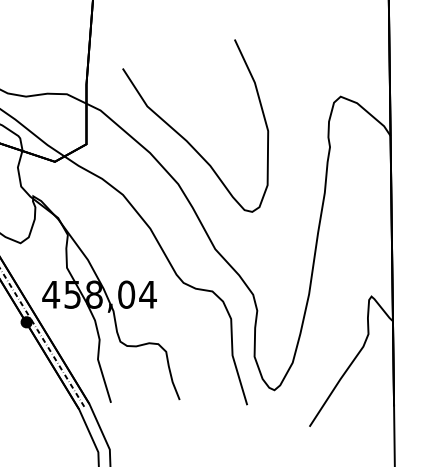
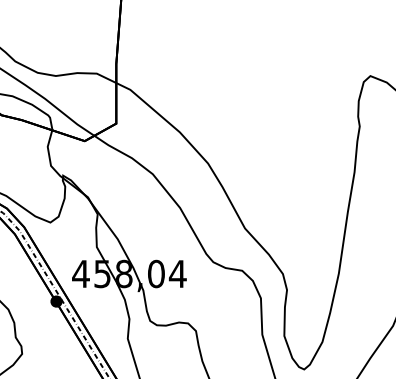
curve: (183, 136) -> (213, 115), removed

